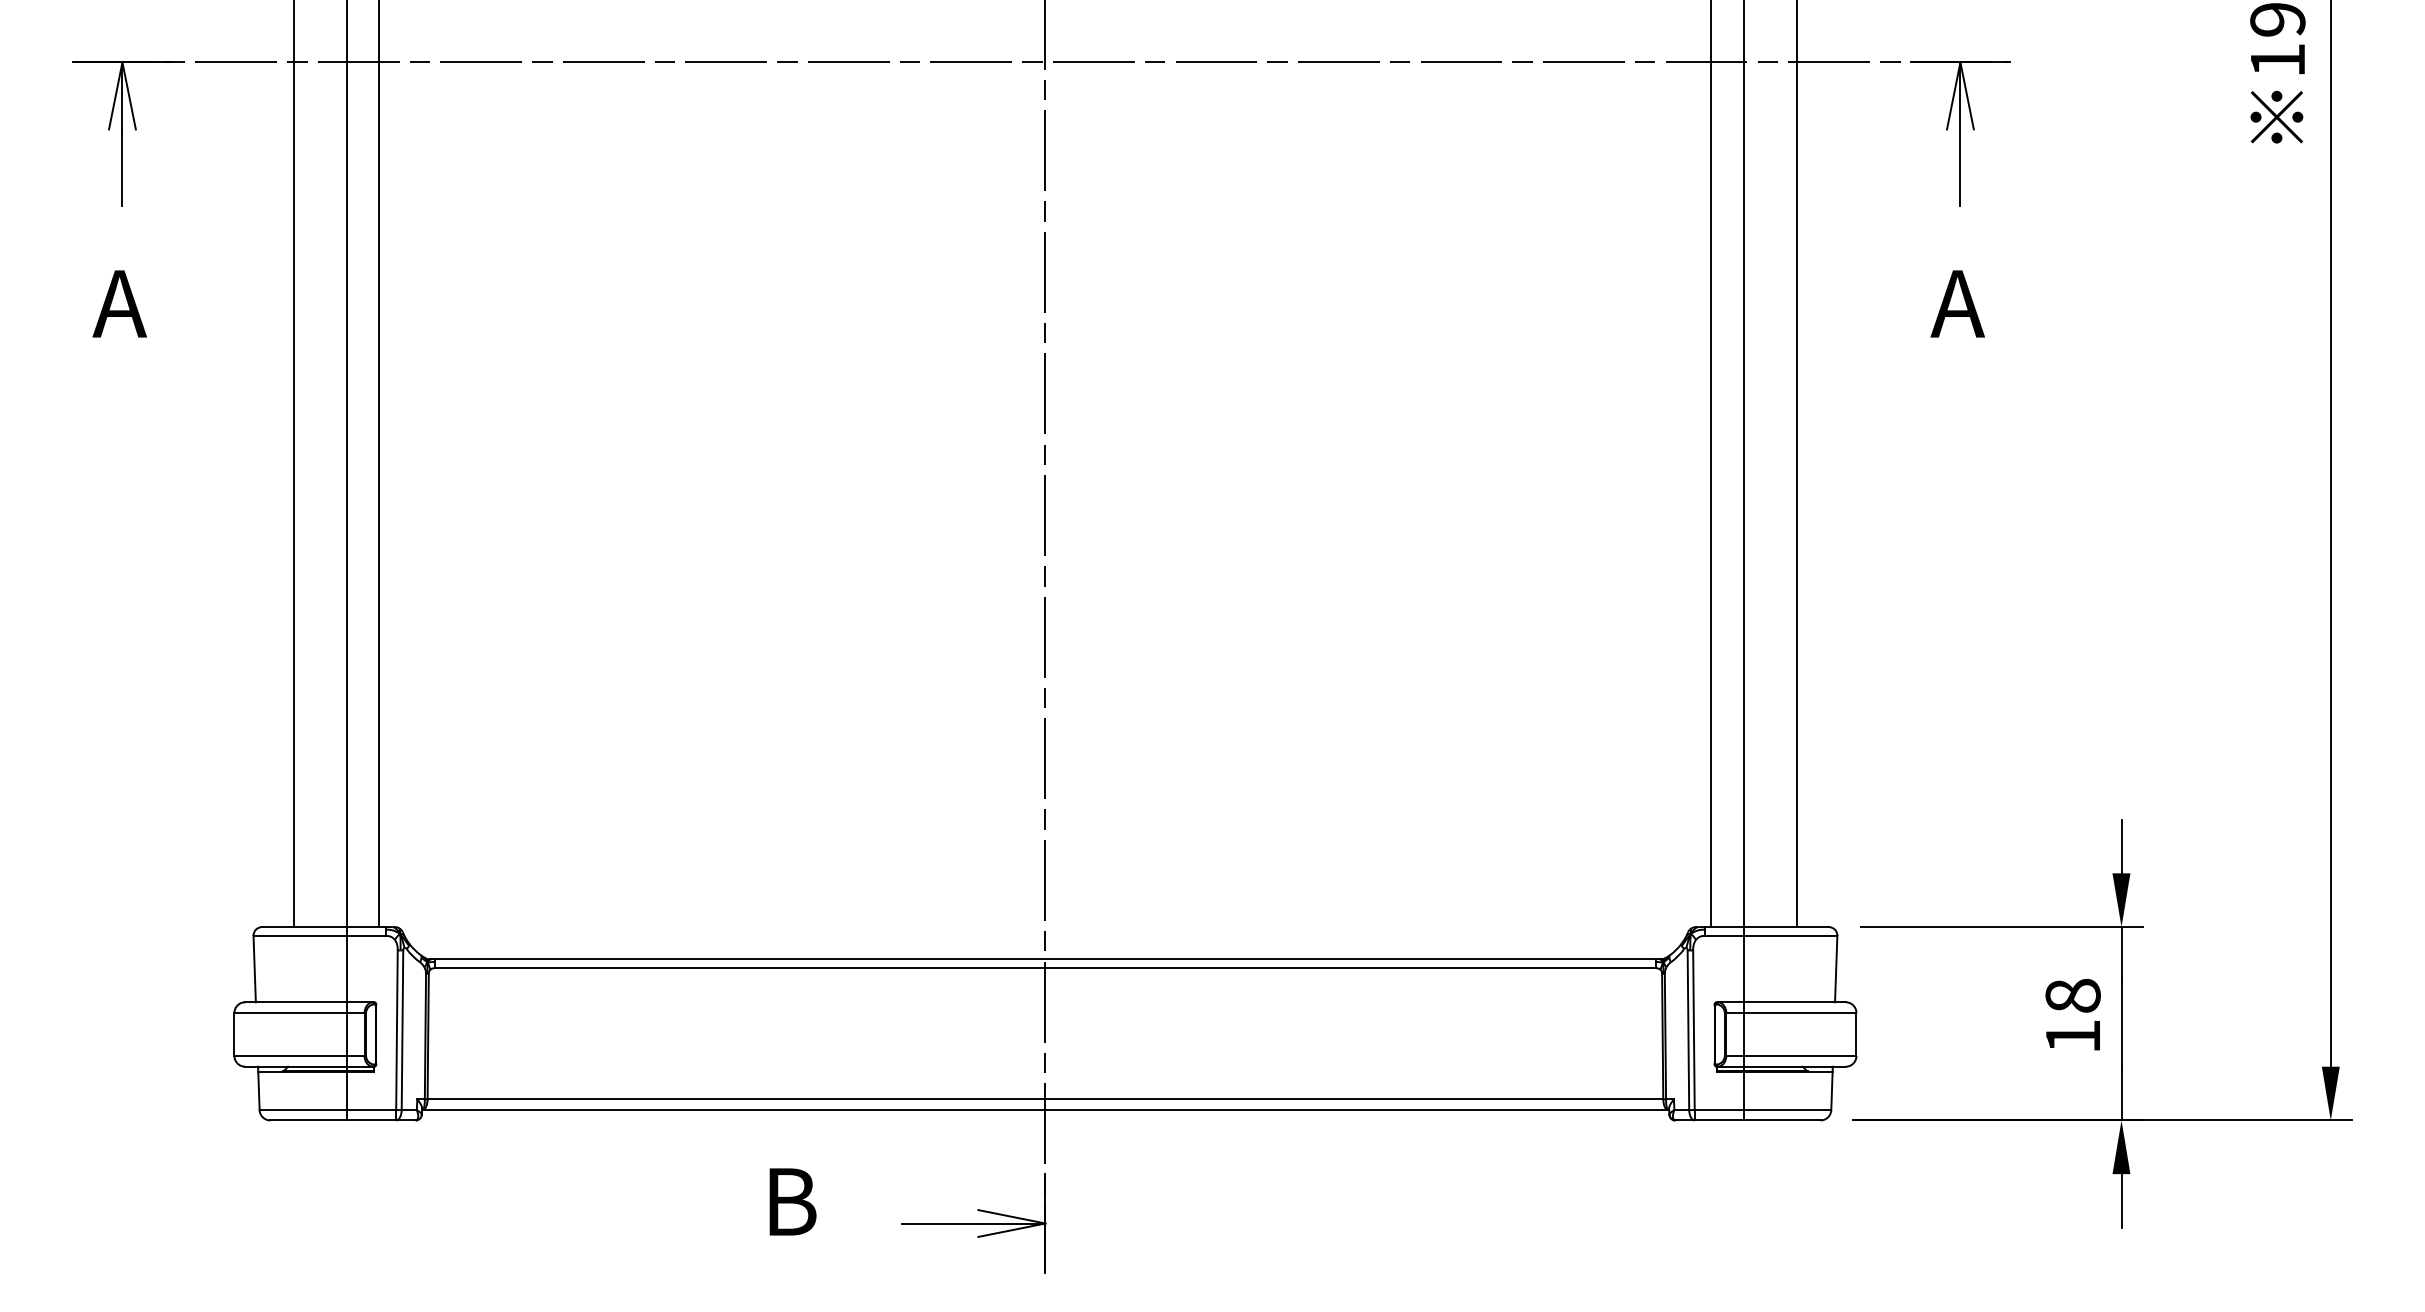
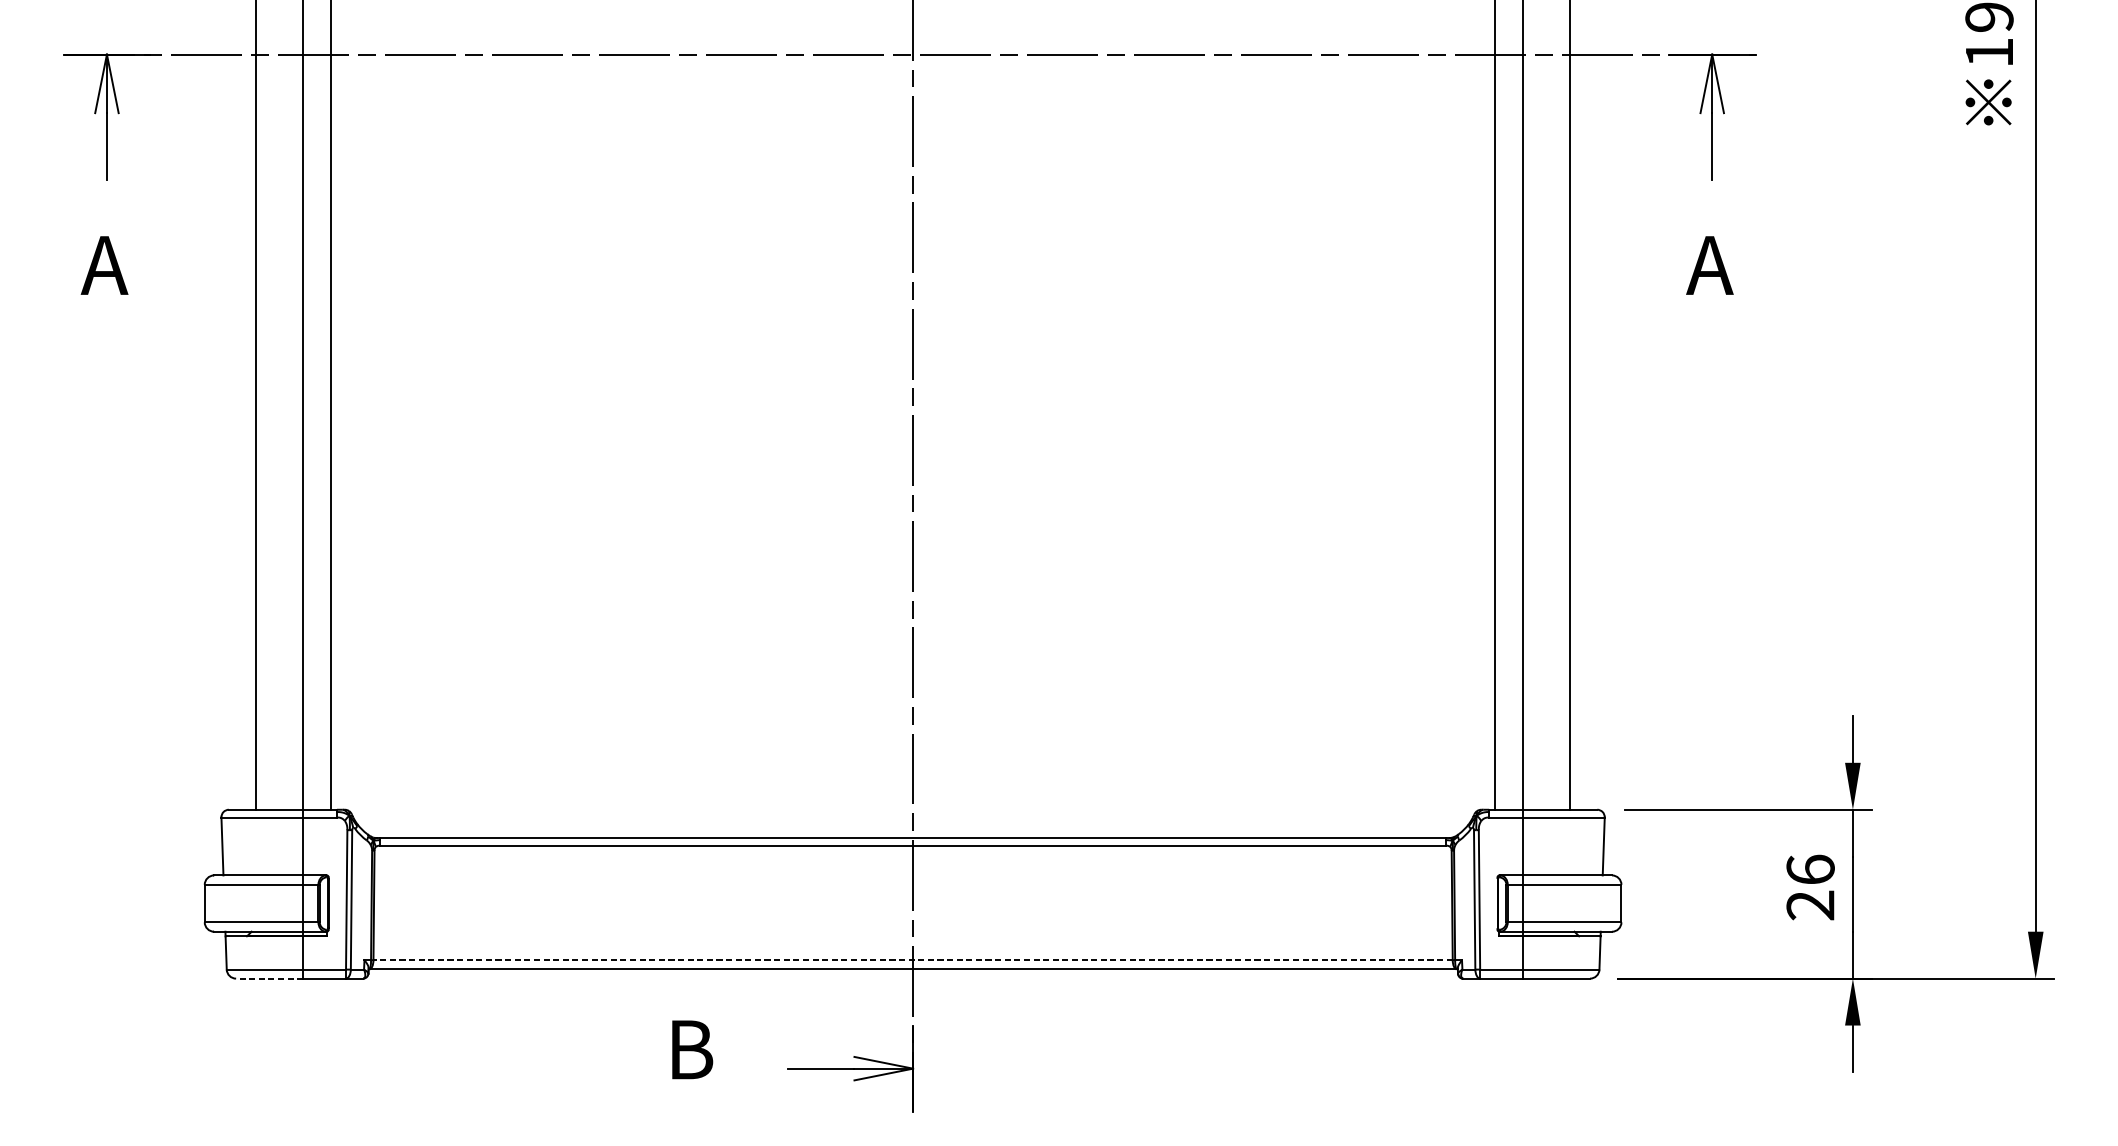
text: (2072, 1015) -> (1810, 886), 18 -> 26
line: (1045, 1099) -> (913, 960), solid -> dashed
line: (308, 1120) -> (269, 978), solid -> dashed

